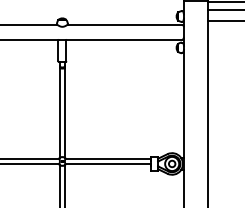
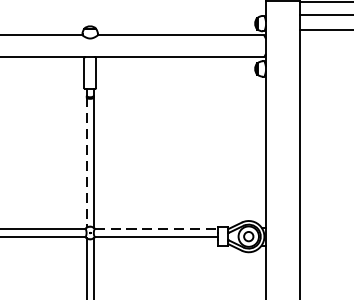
line: (59, 113) -> (85, 163), solid -> dashed
line: (108, 158) -> (156, 228), solid -> dashed

